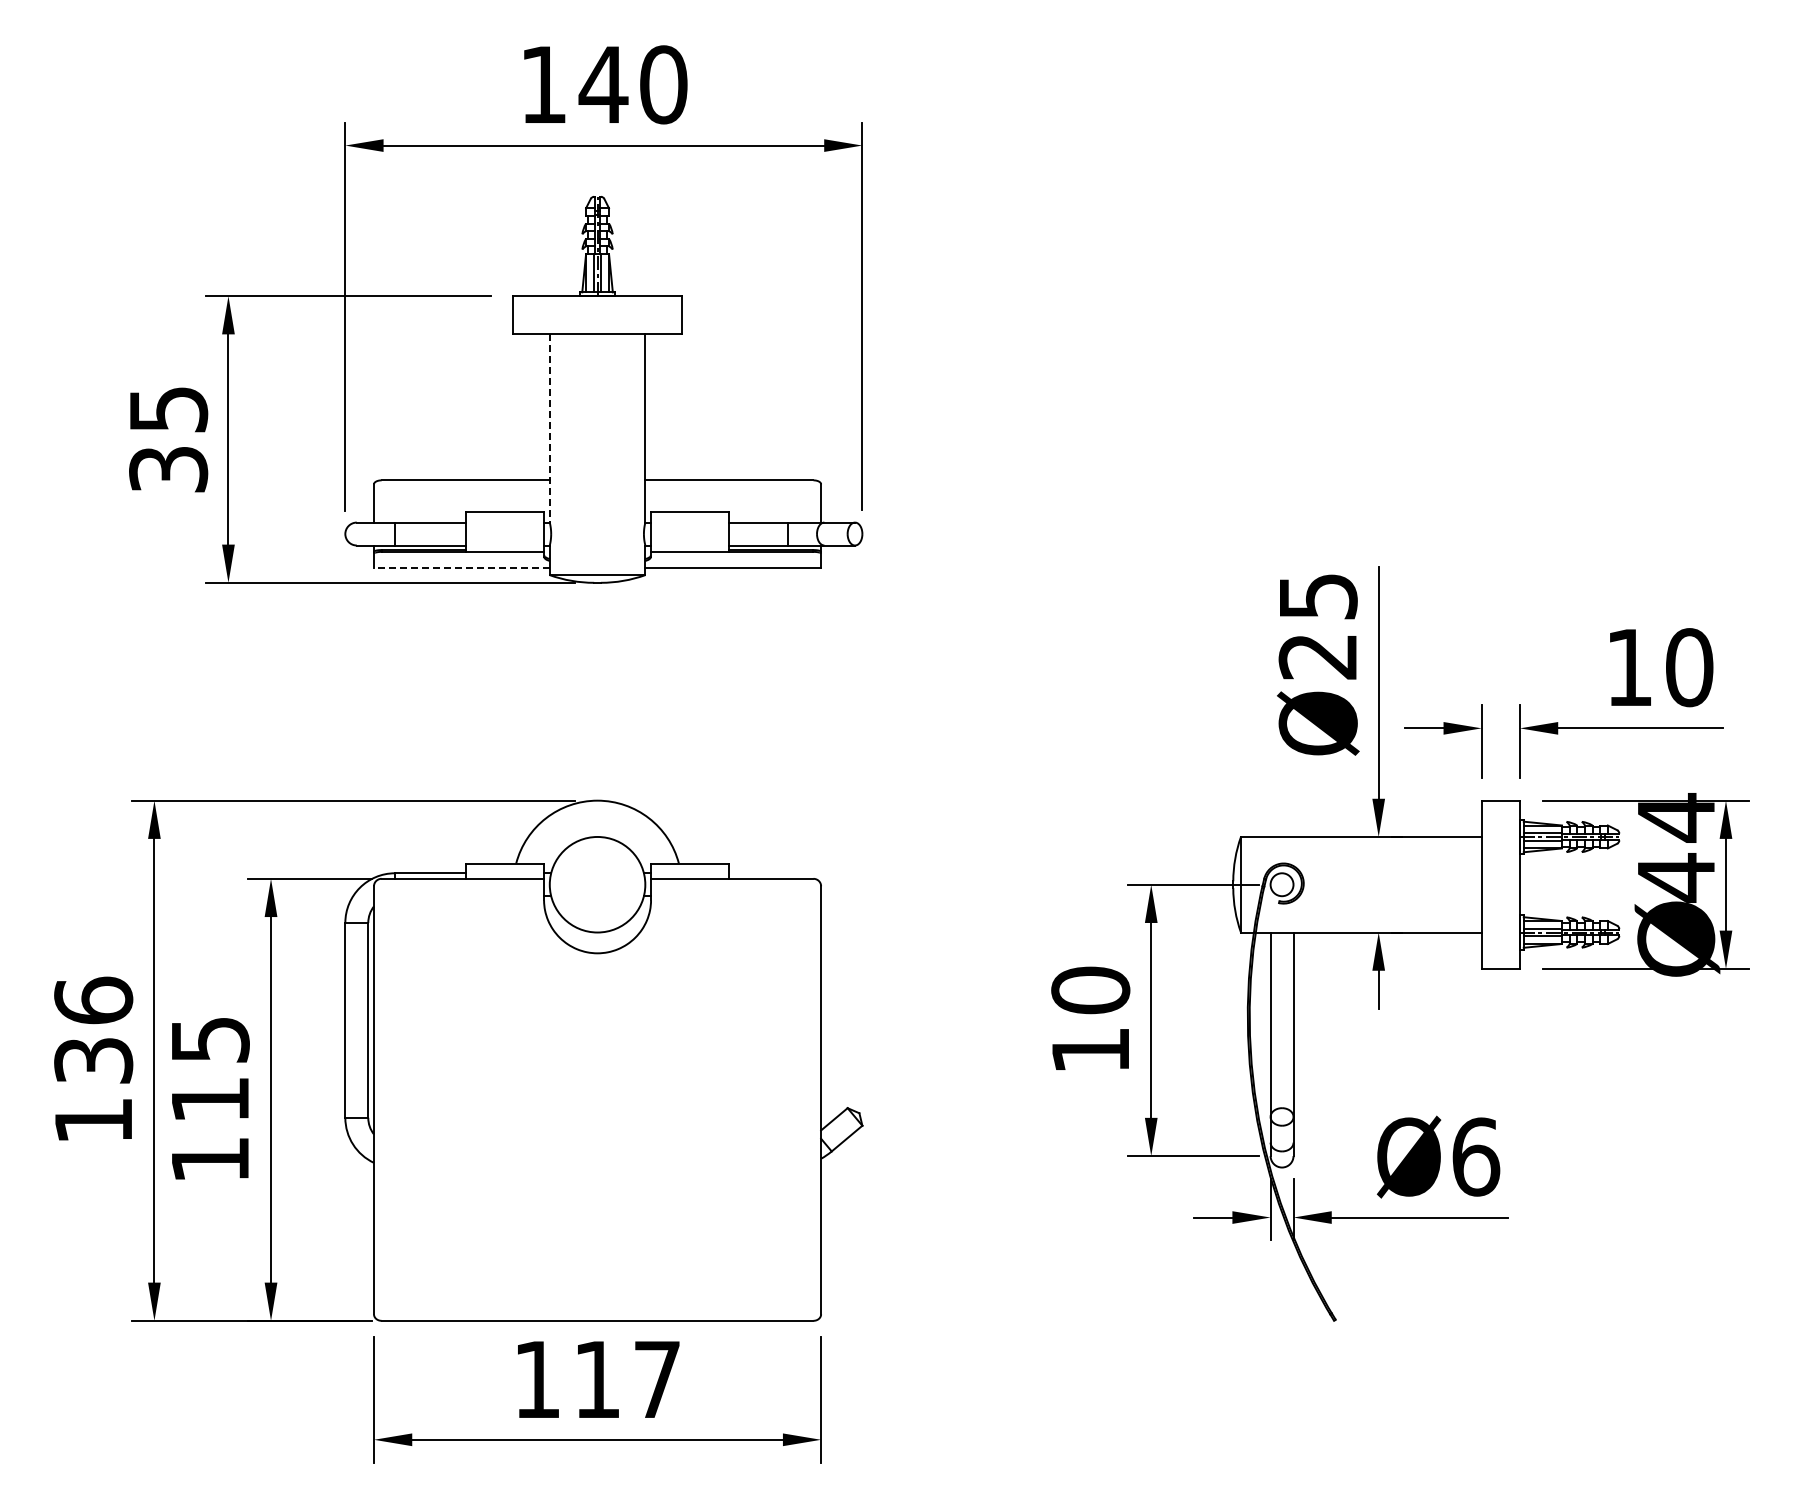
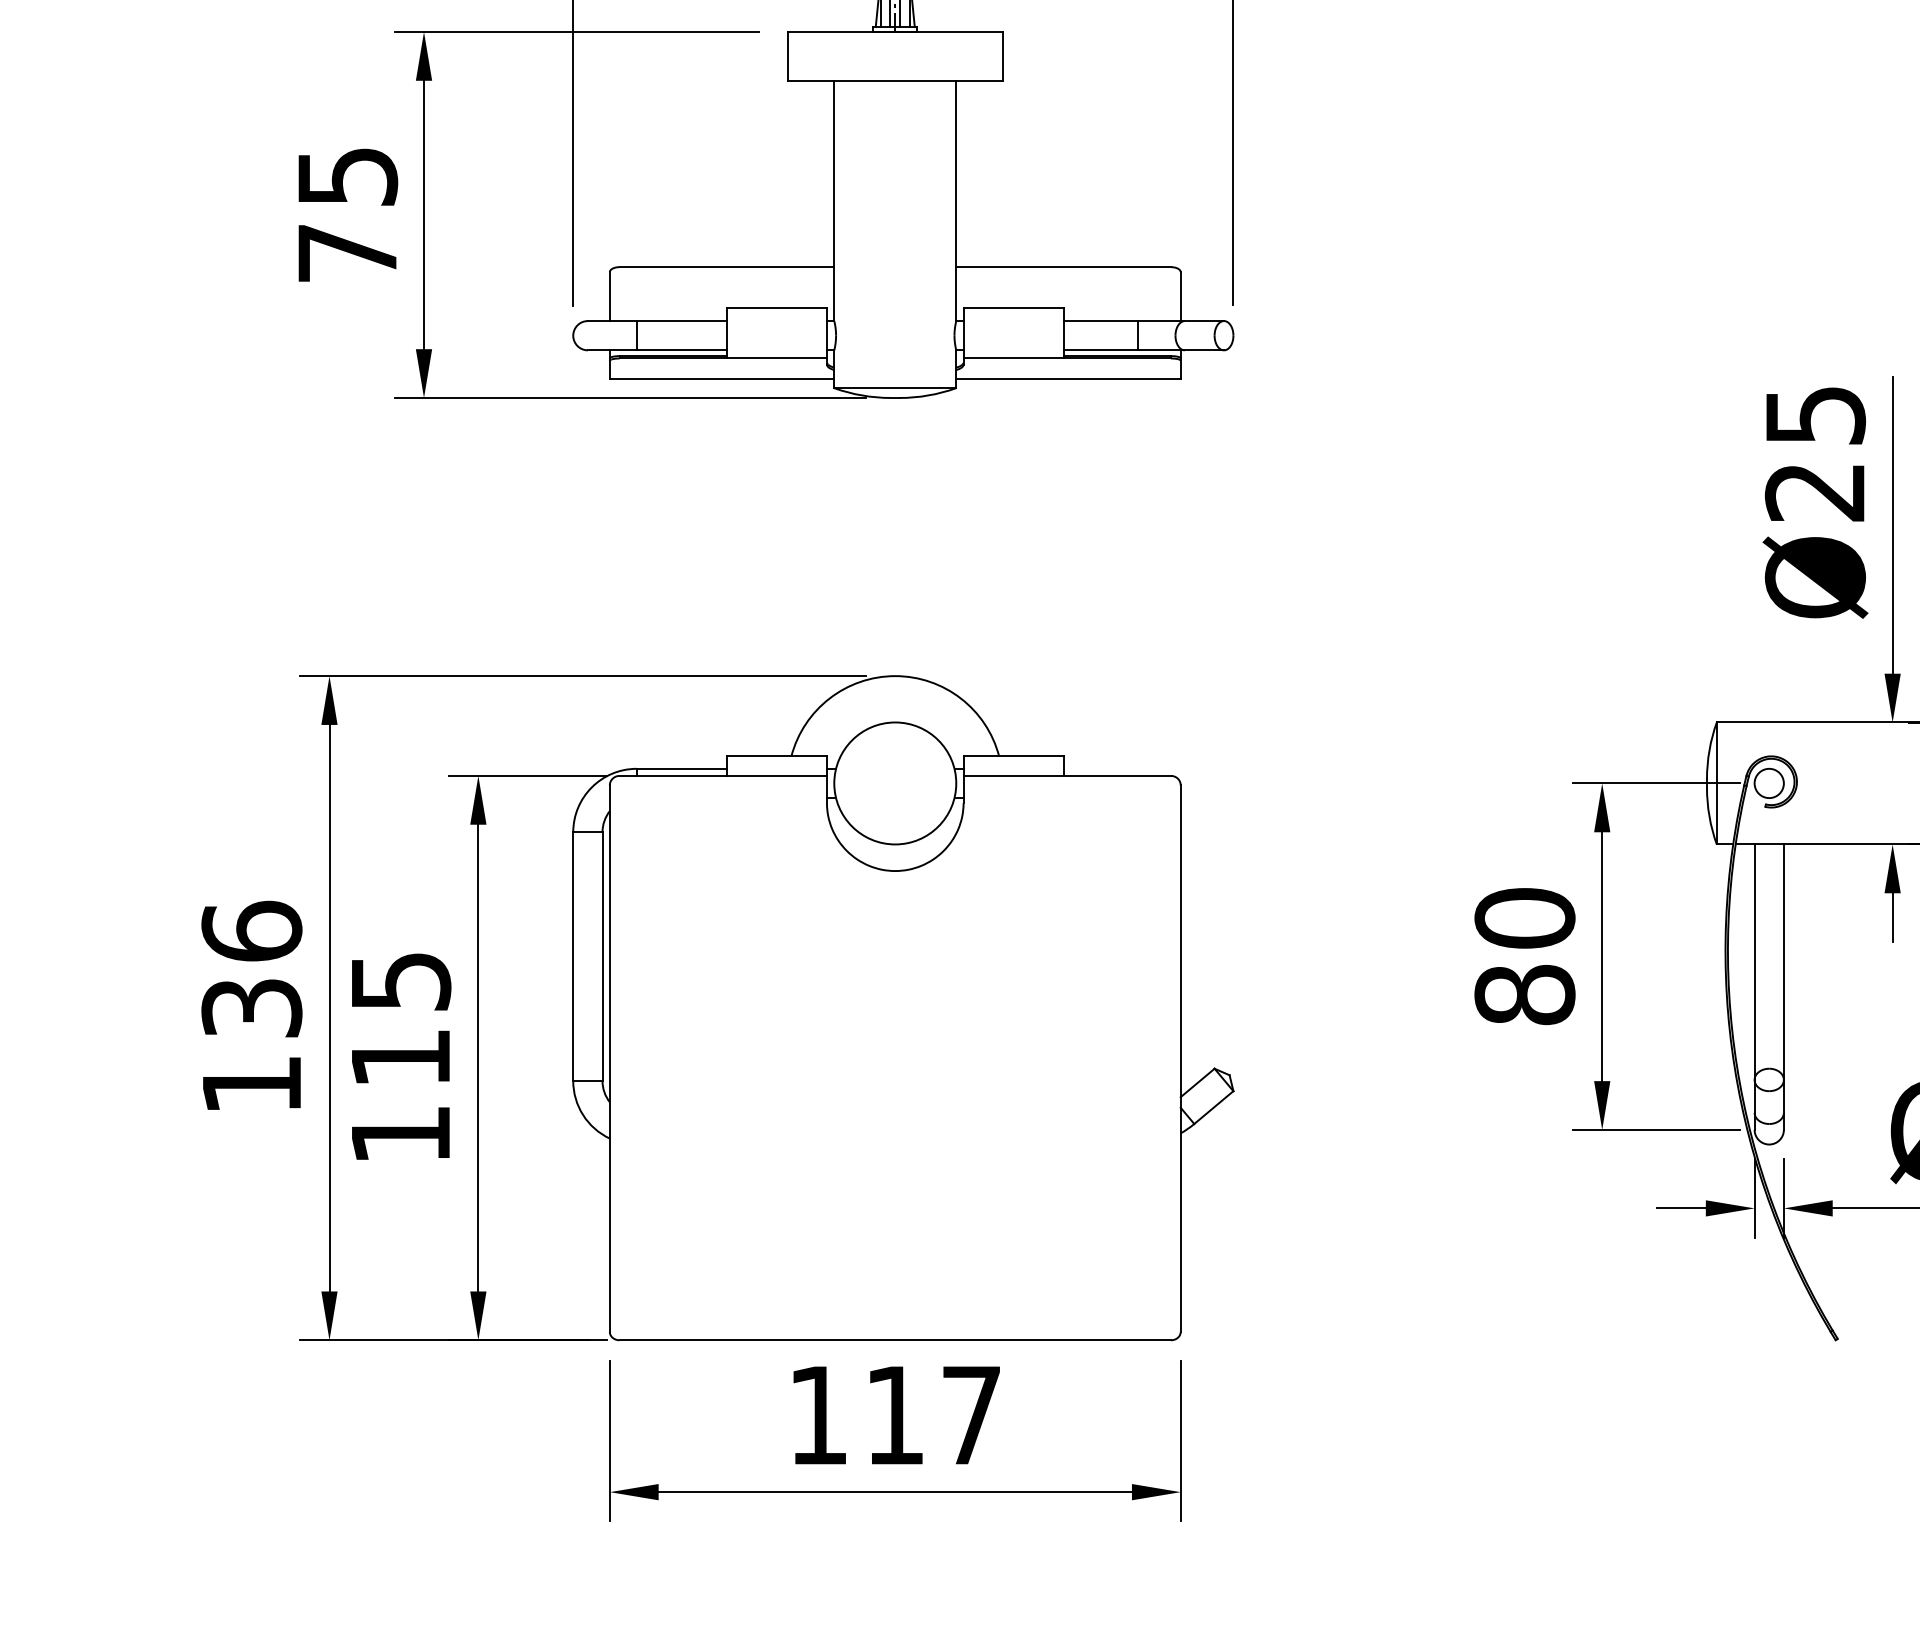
line: (549, 428) -> (833, 200), dashed -> solid
text: (168, 469) -> (347, 253), 35 -> 75
line: (461, 568) -> (721, 379), dashed -> solid
text: (1090, 1049) -> (1524, 993), 10 -> 80

